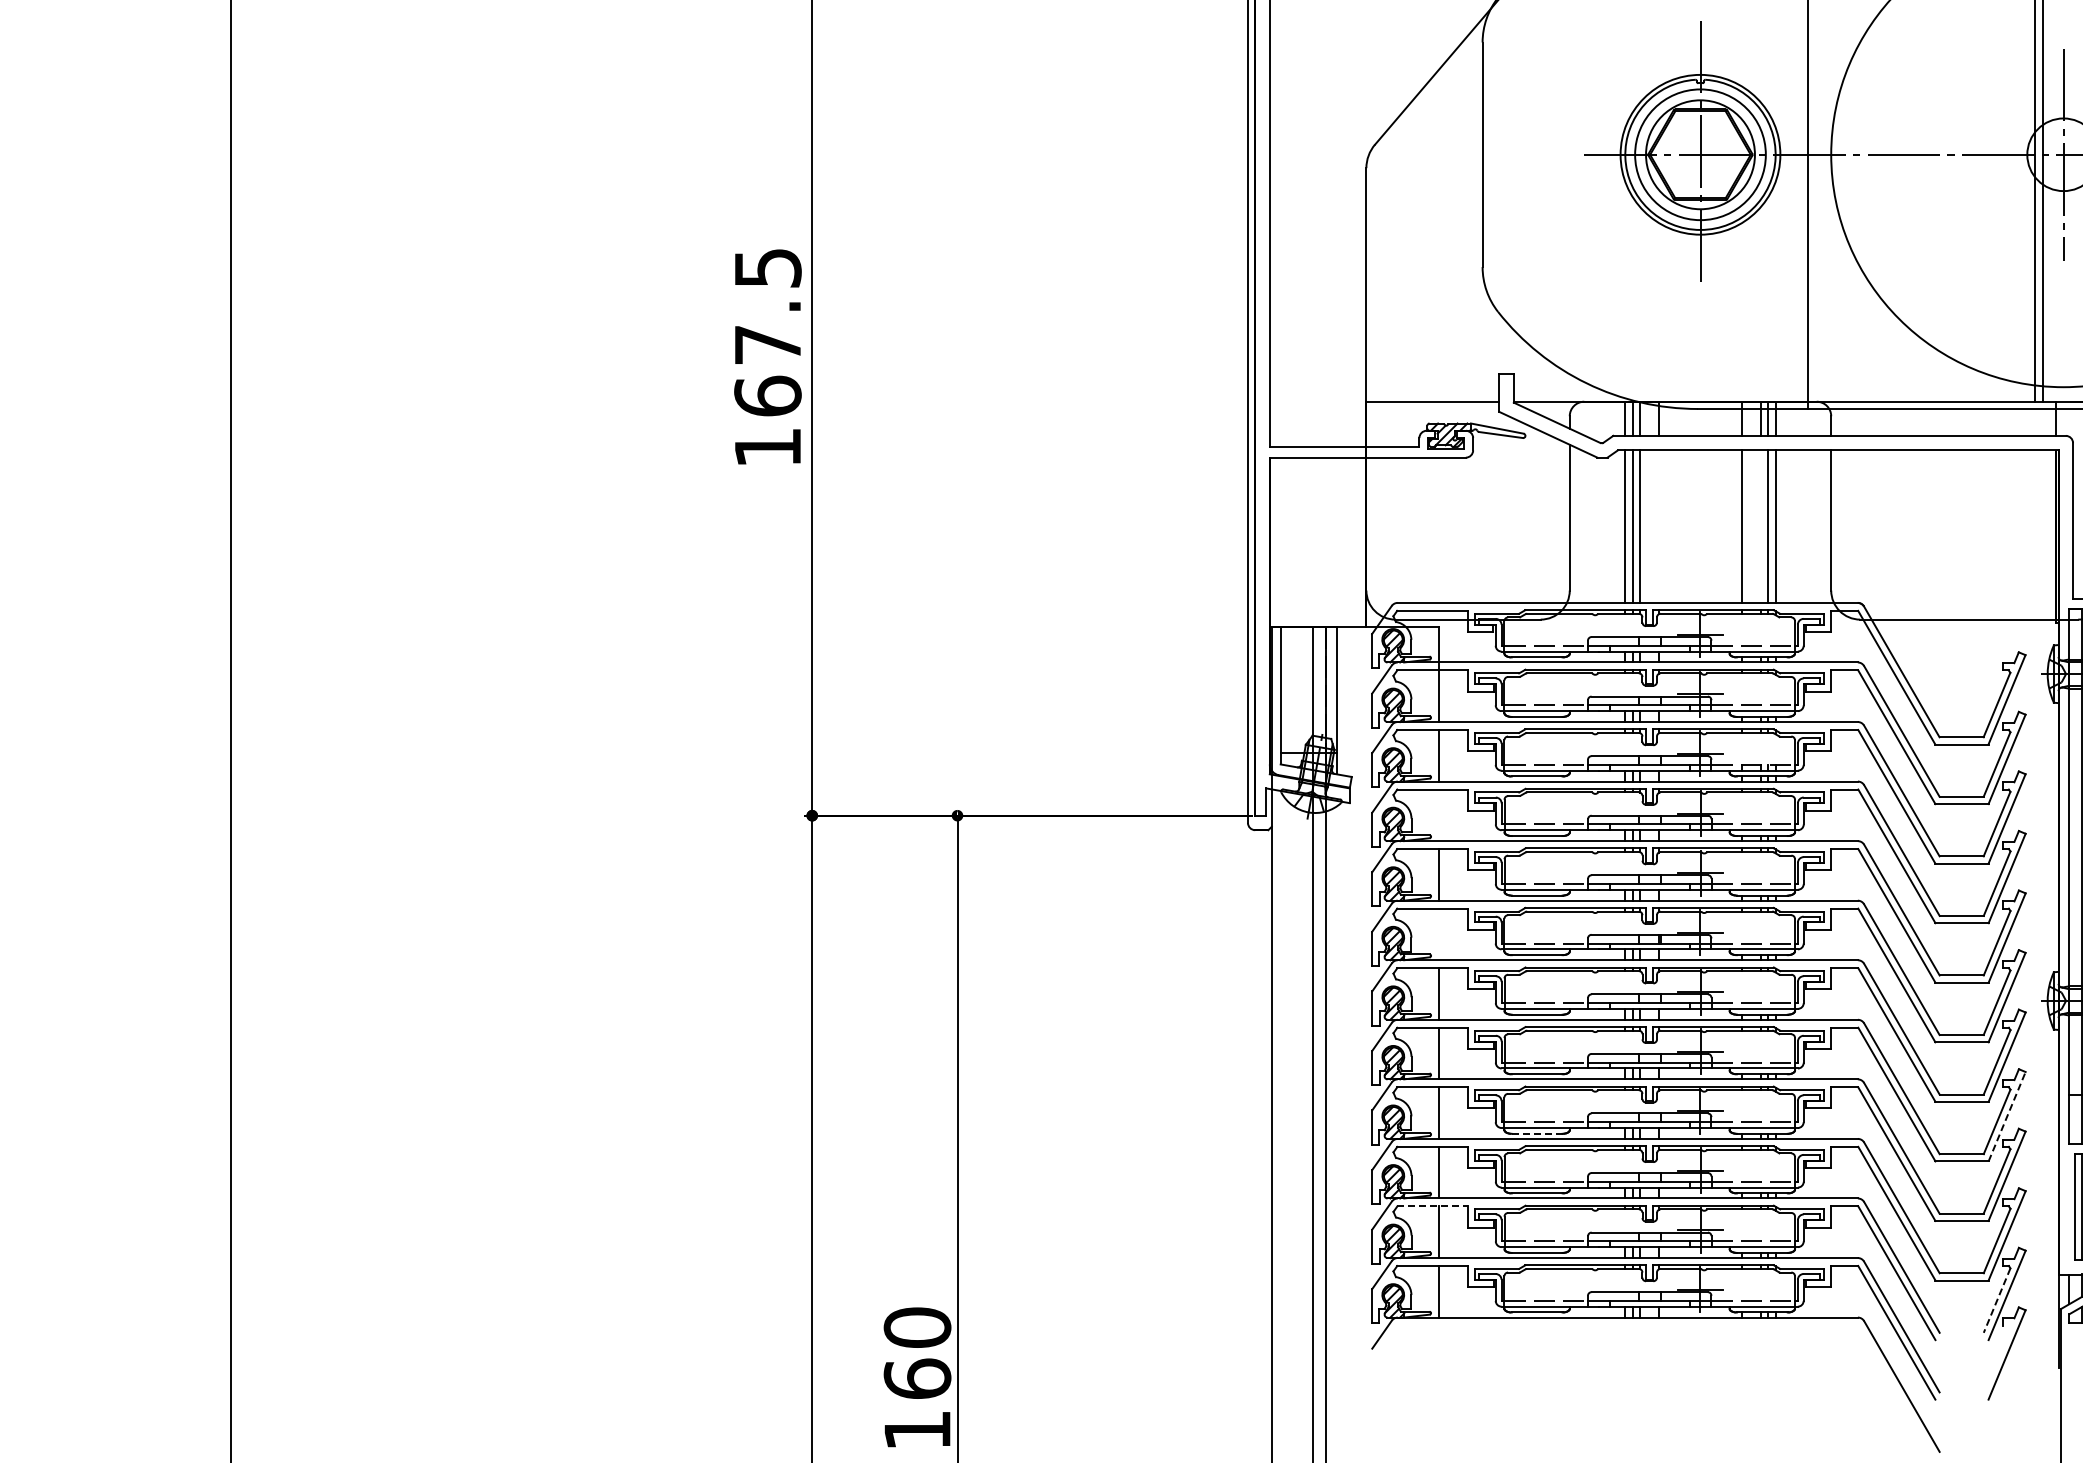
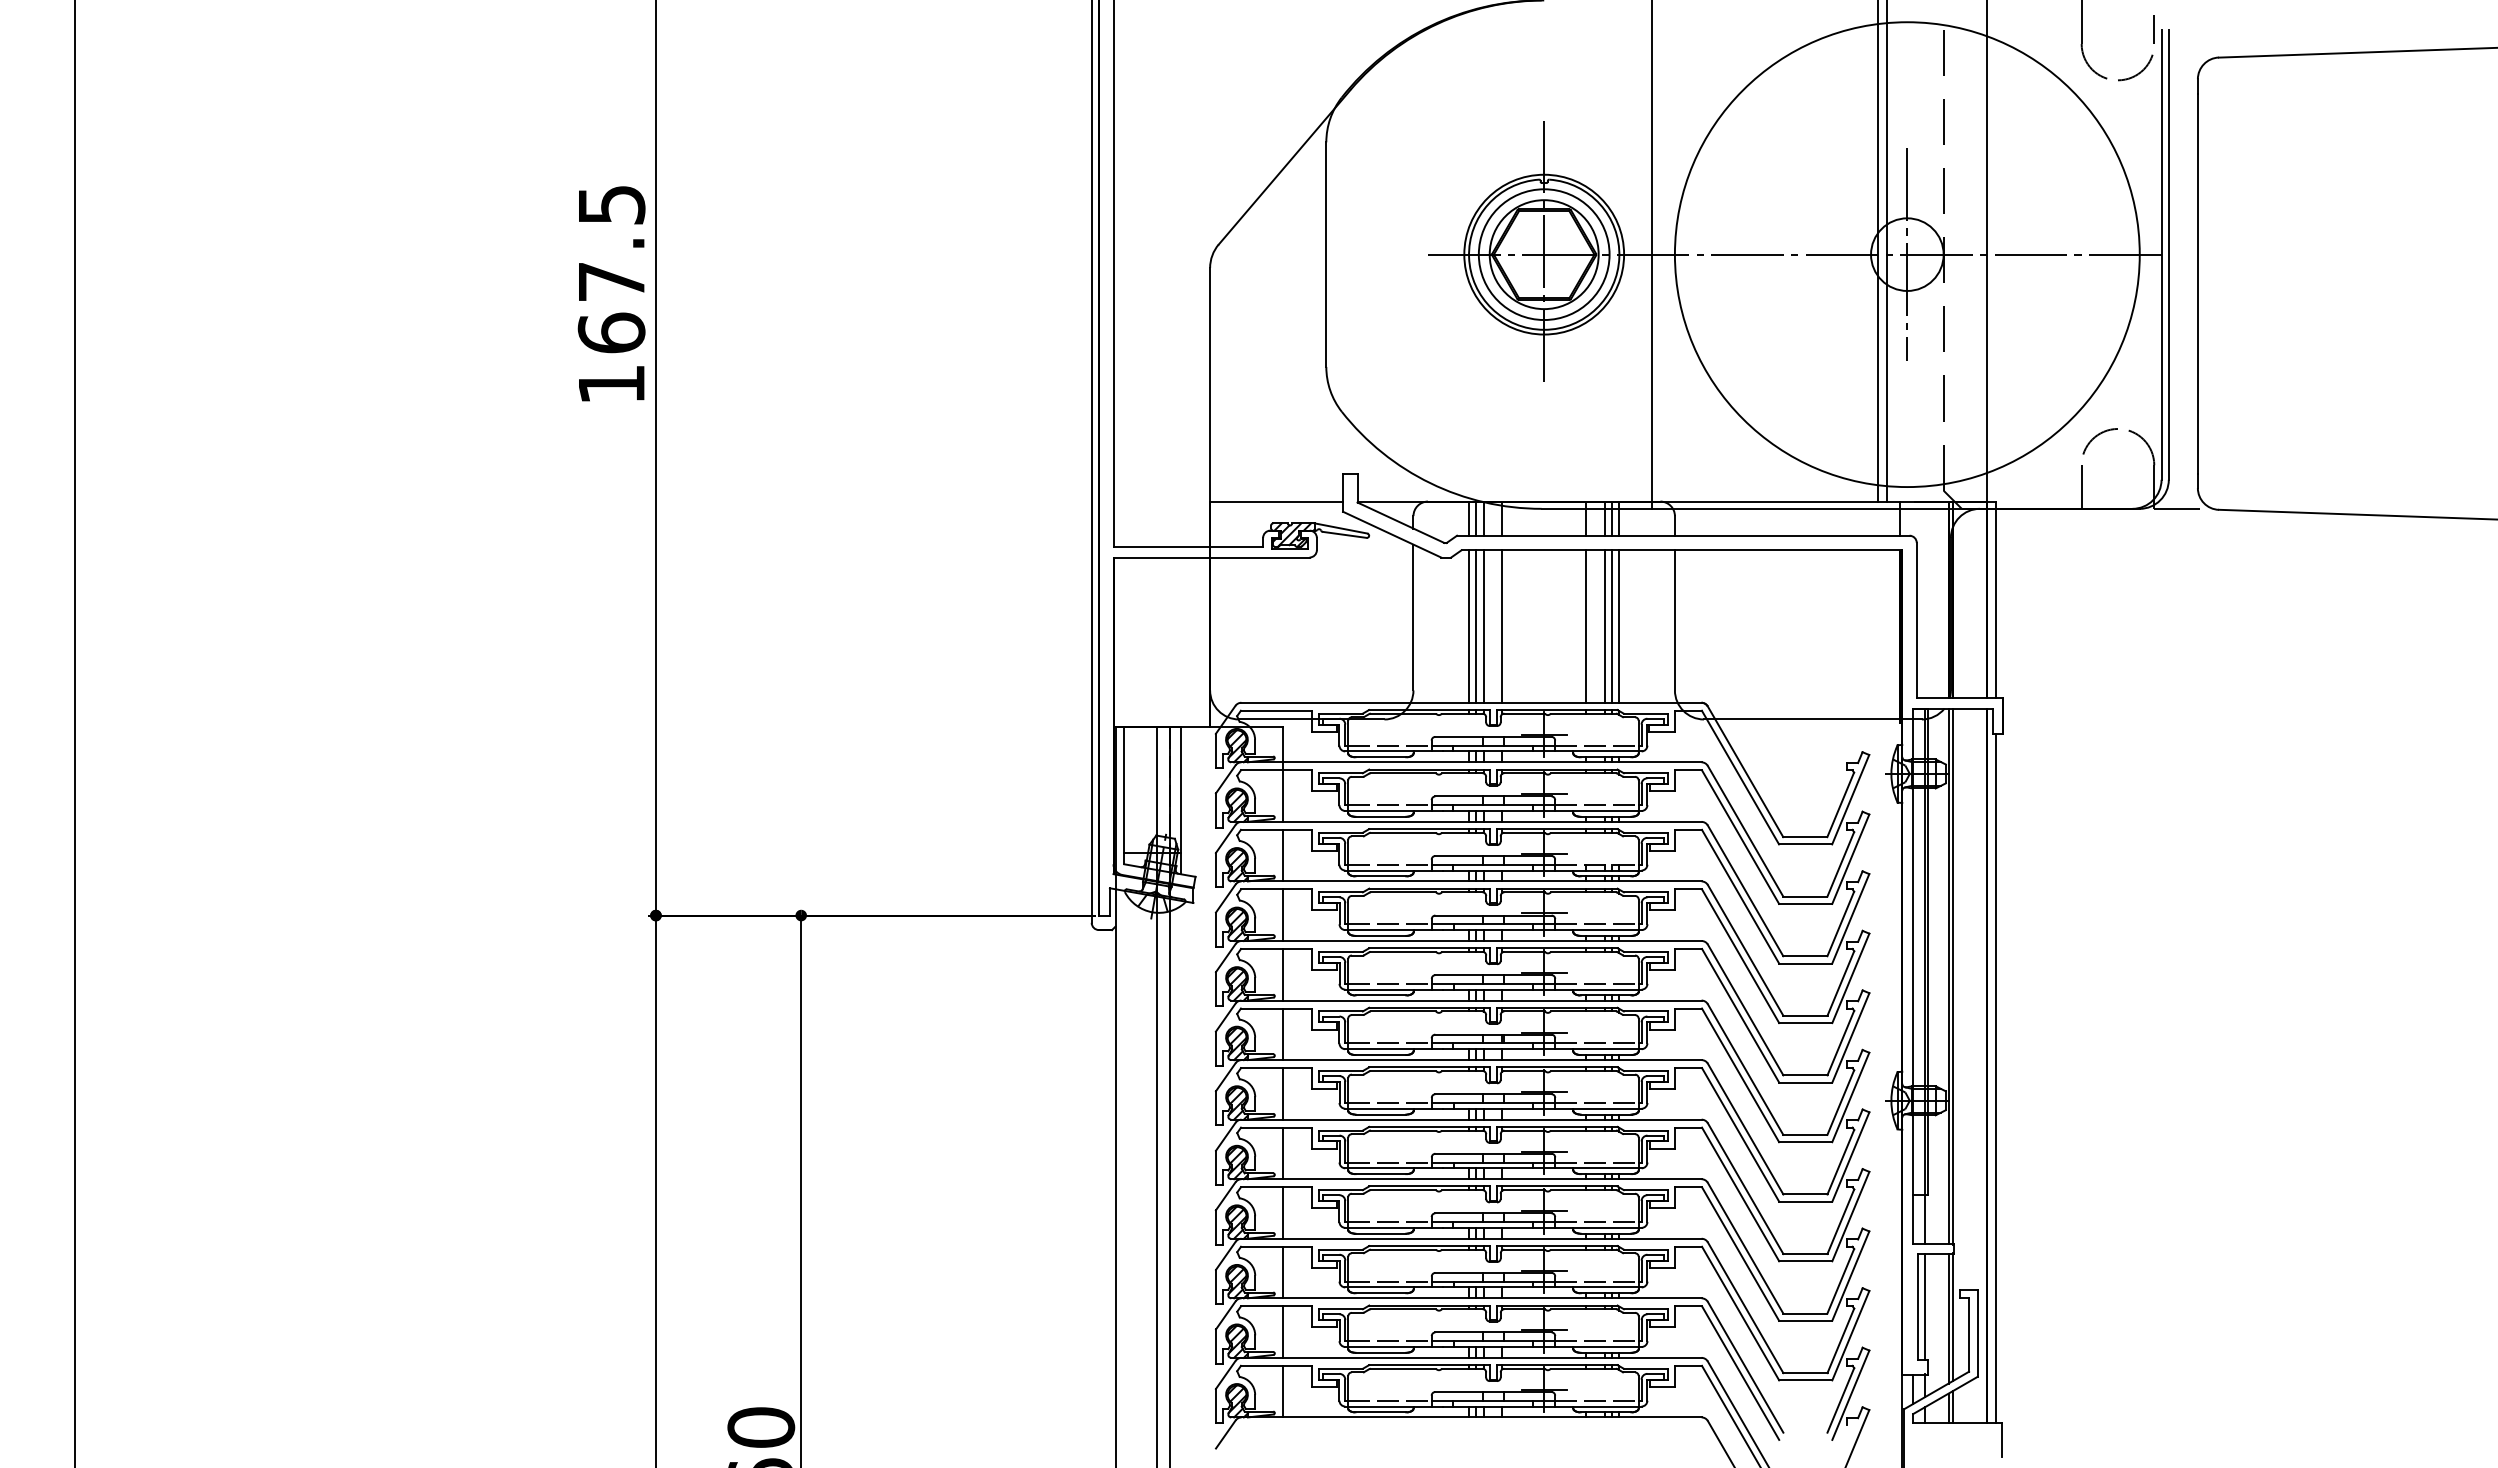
text: (767, 356) -> (611, 293), moved
line: (1658, 526) -> (1502, 626), added
line: (1760, 526) -> (1604, 626), added
line: (1438, 815) -> (1282, 915), added
line: (1438, 934) -> (1282, 1034), added
line: (2007, 1116) -> (1851, 1216), dashed -> solid
line: (1536, 1133) -> (1380, 1233), dashed -> solid
line: (1432, 1206) -> (1276, 1306), dashed -> solid
line: (1996, 1300) -> (1840, 1400), dashed -> solid

